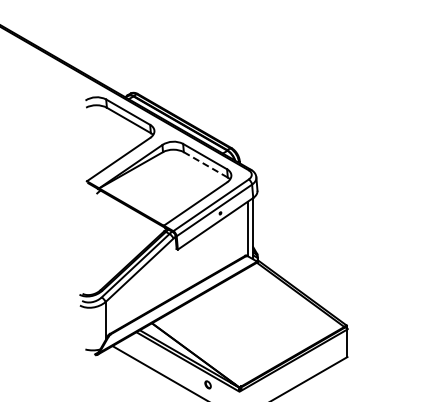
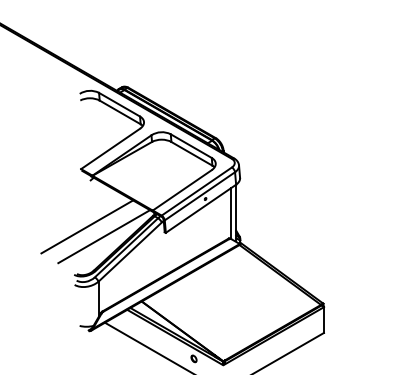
line: (205, 164) -> (191, 153), dashed -> solid
line: (93, 242) -> (87, 226), added
line: (111, 253) -> (104, 236), added

